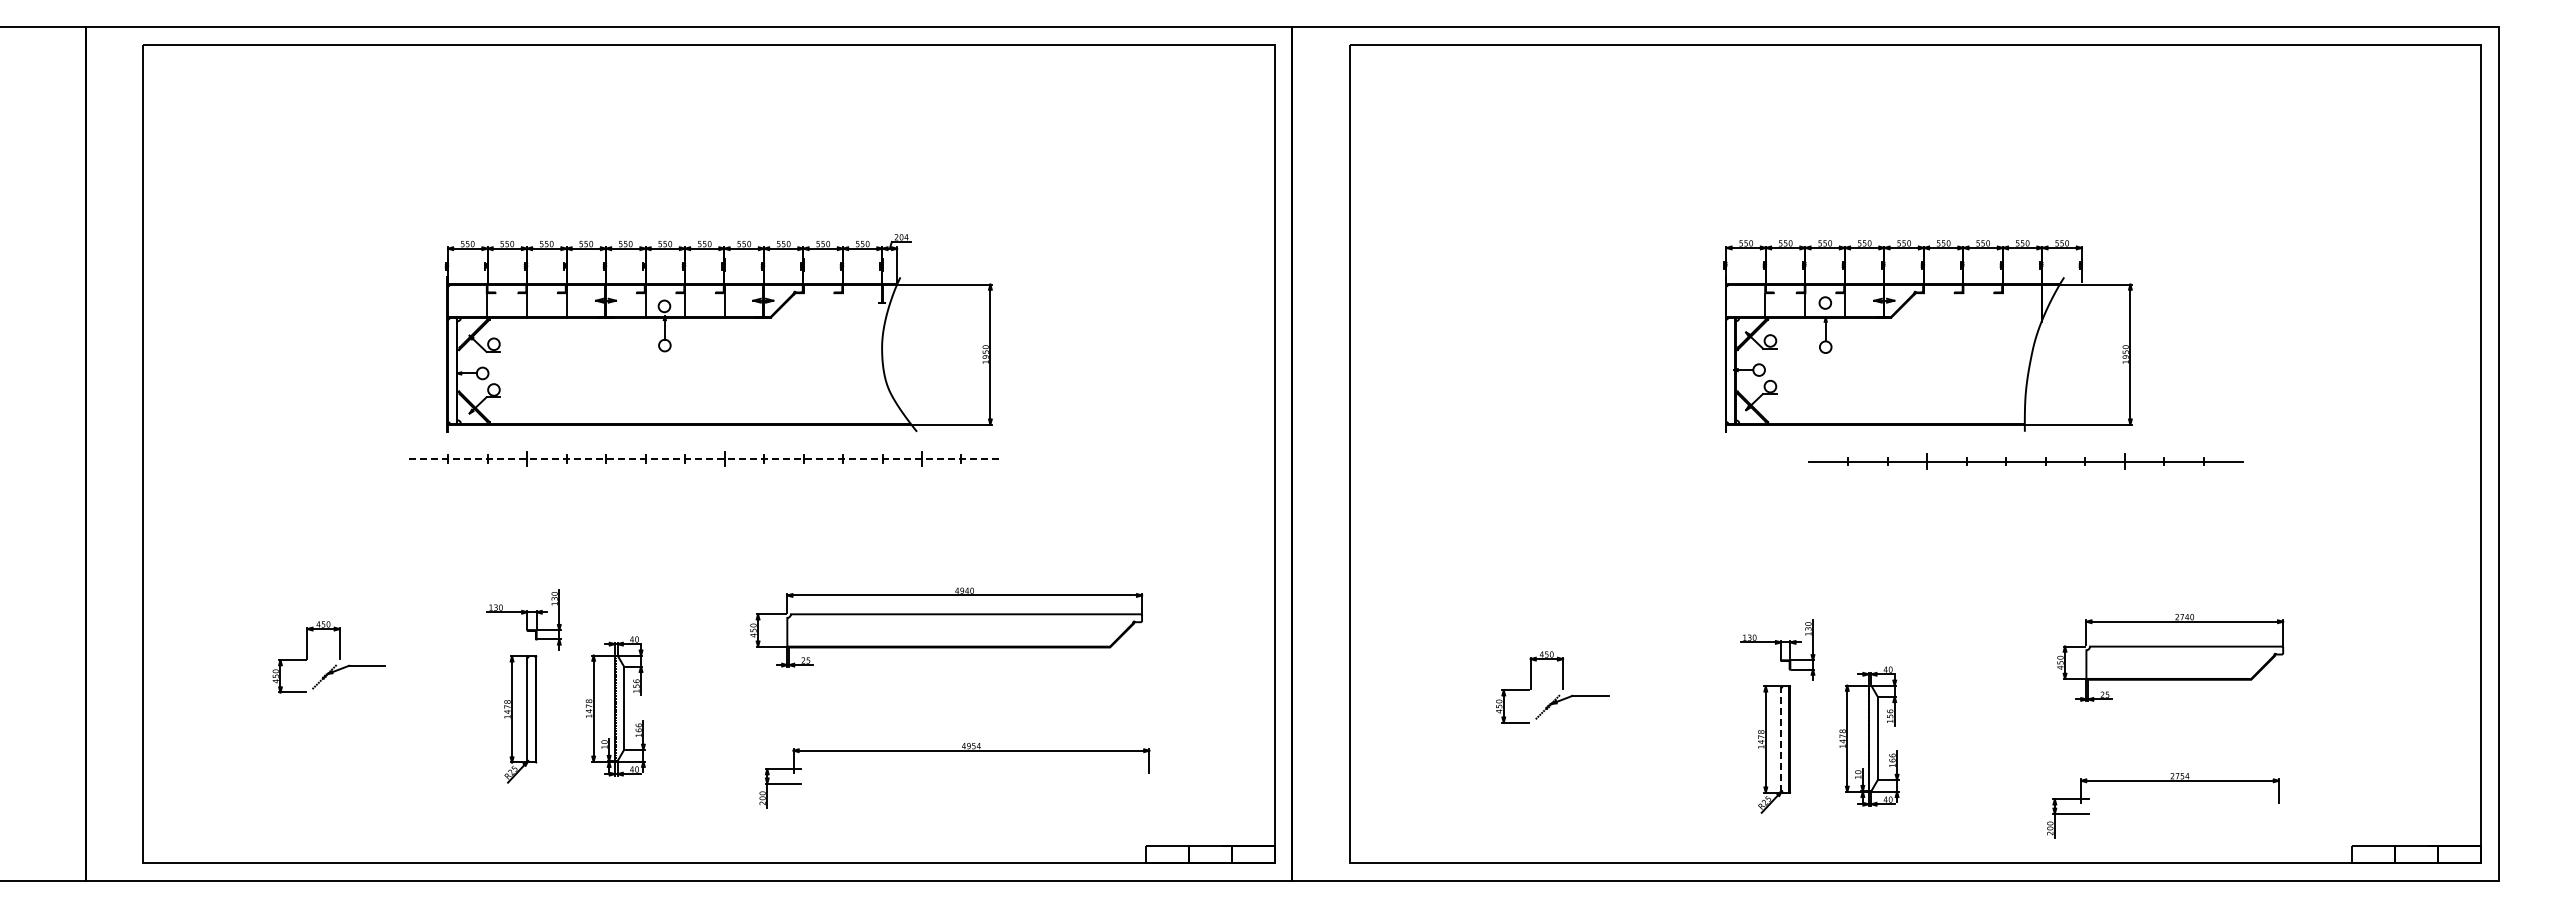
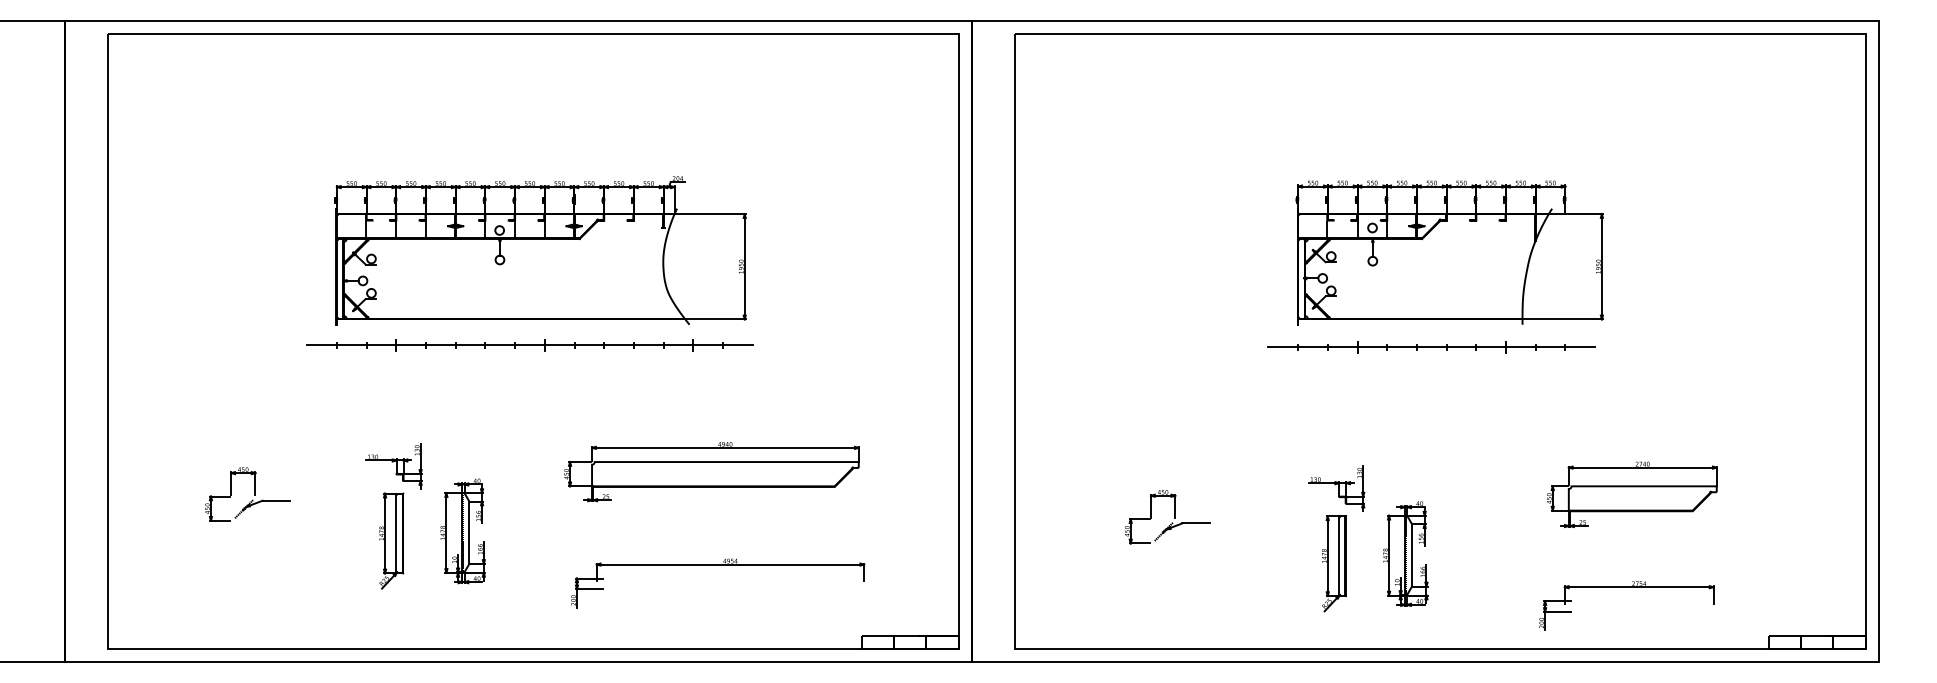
line: (705, 458) -> (530, 344), dashed -> solid
part: (2025, 461) -> (1431, 347), moved
line: (1780, 740) -> (1338, 556), dashed -> solid

